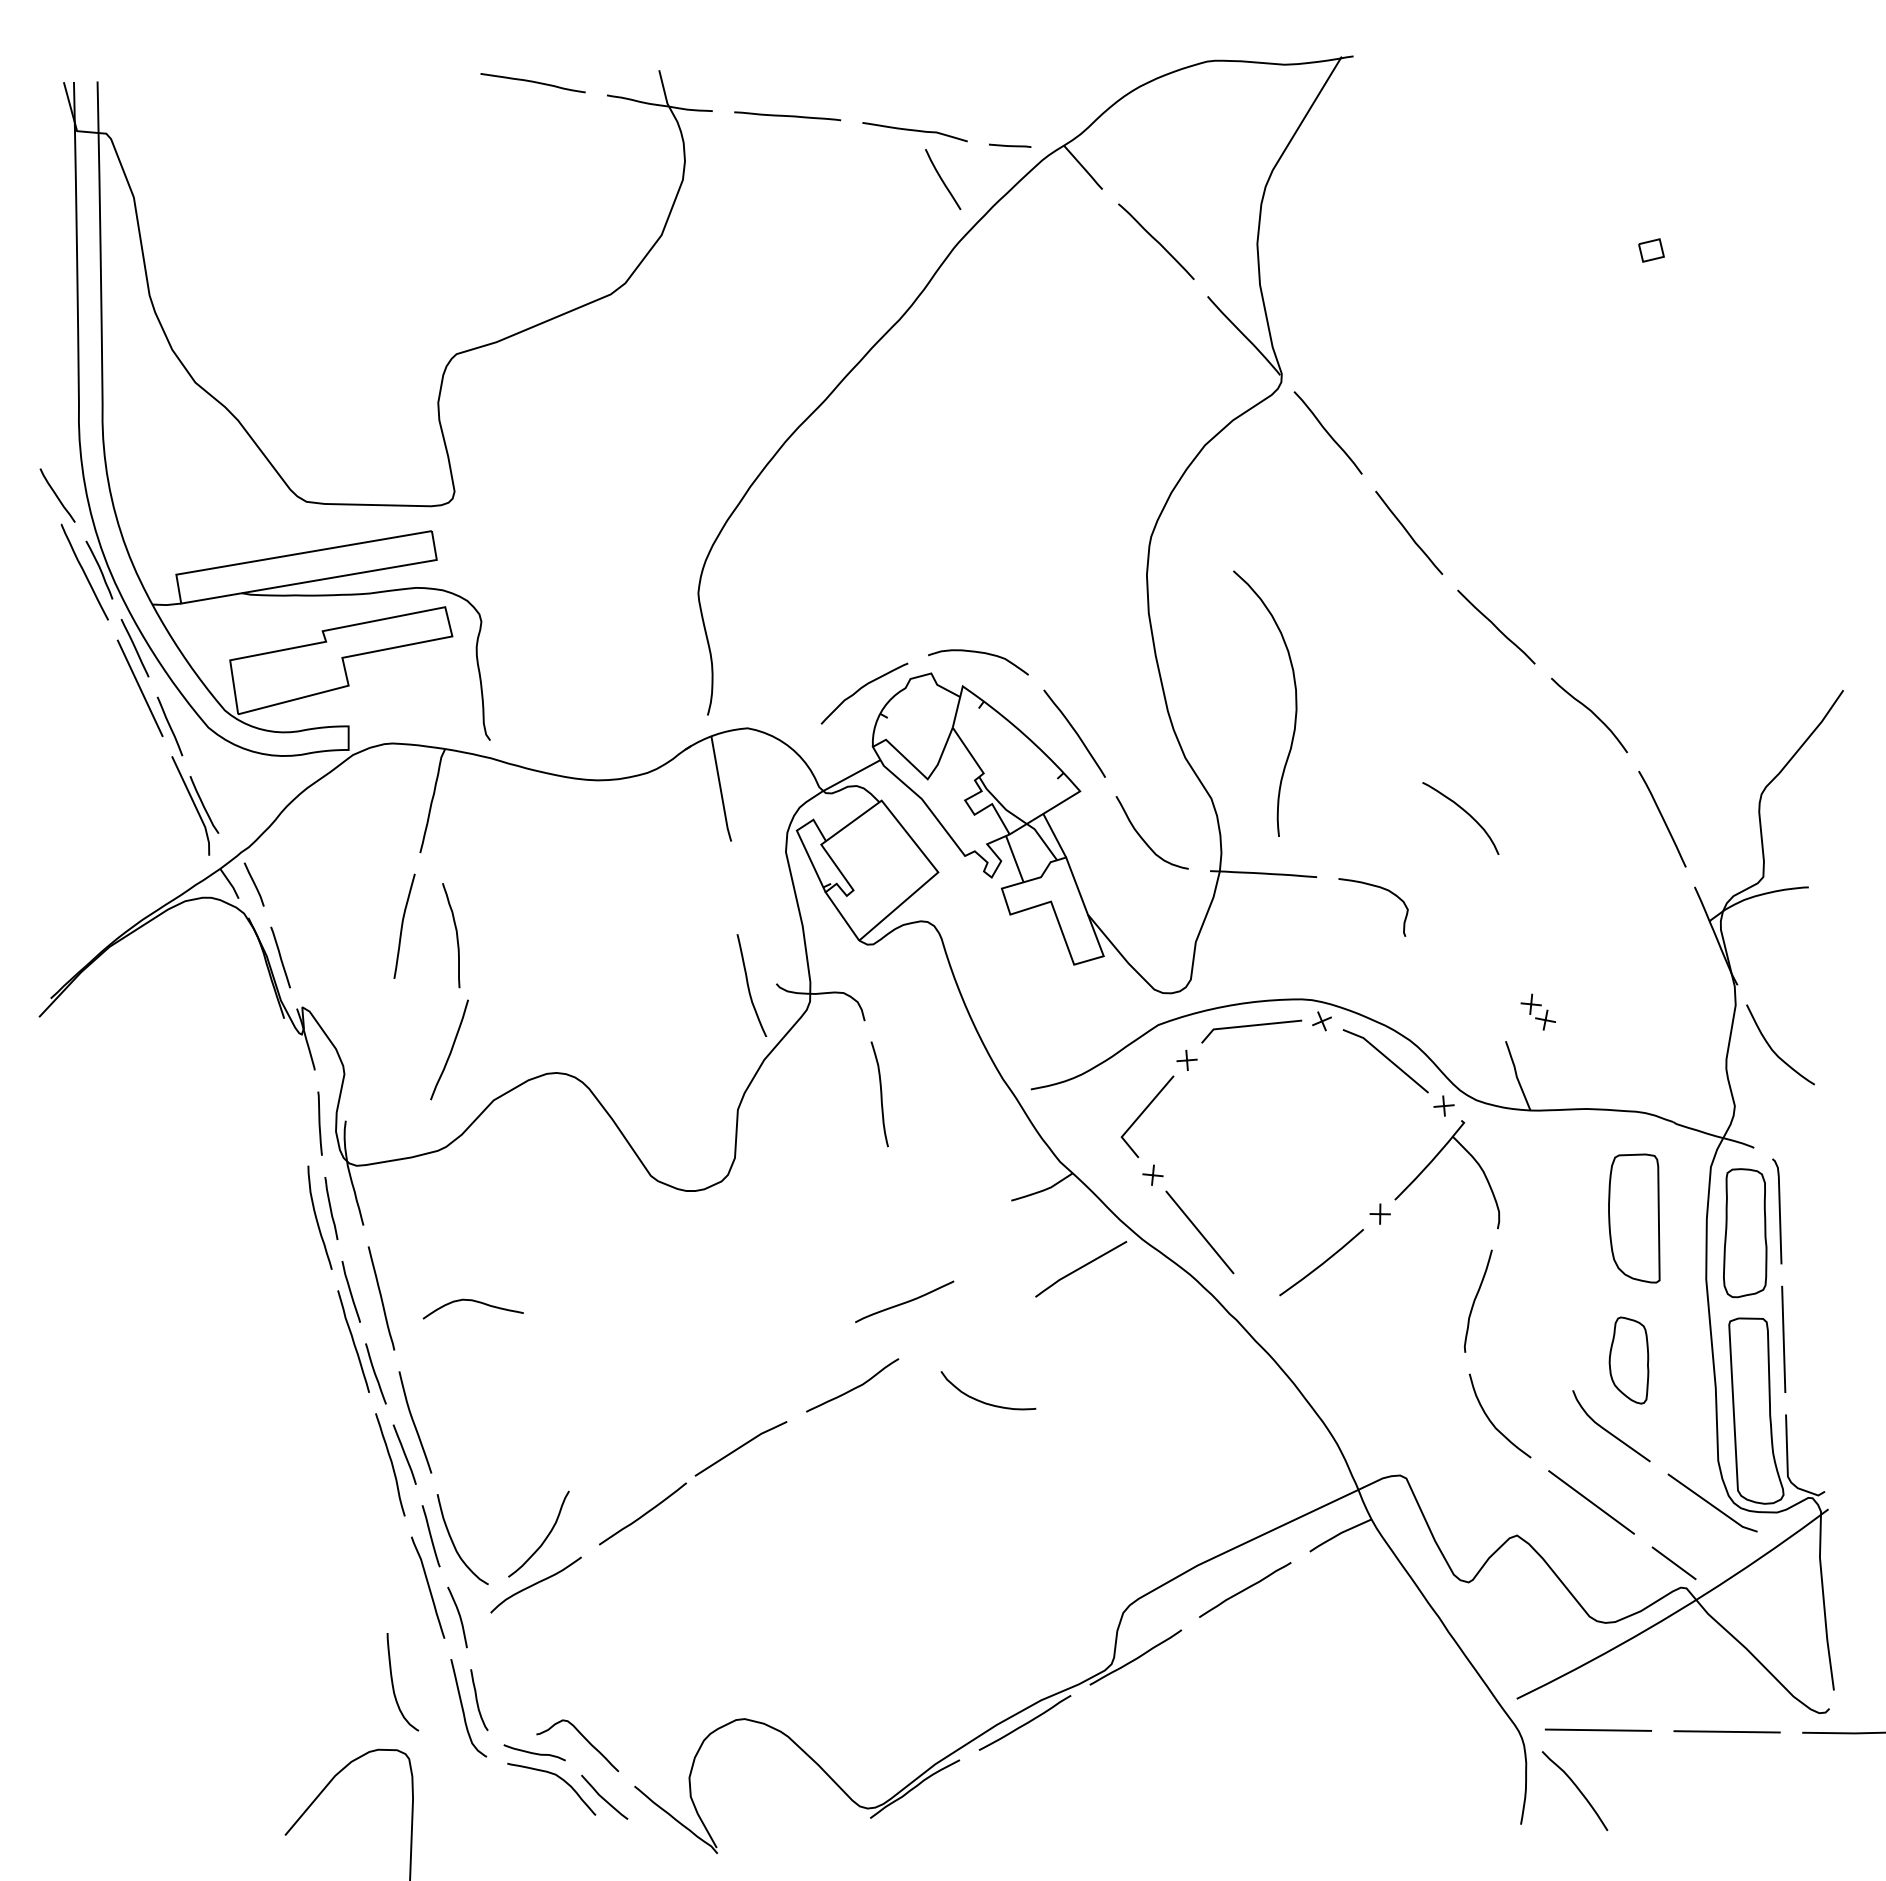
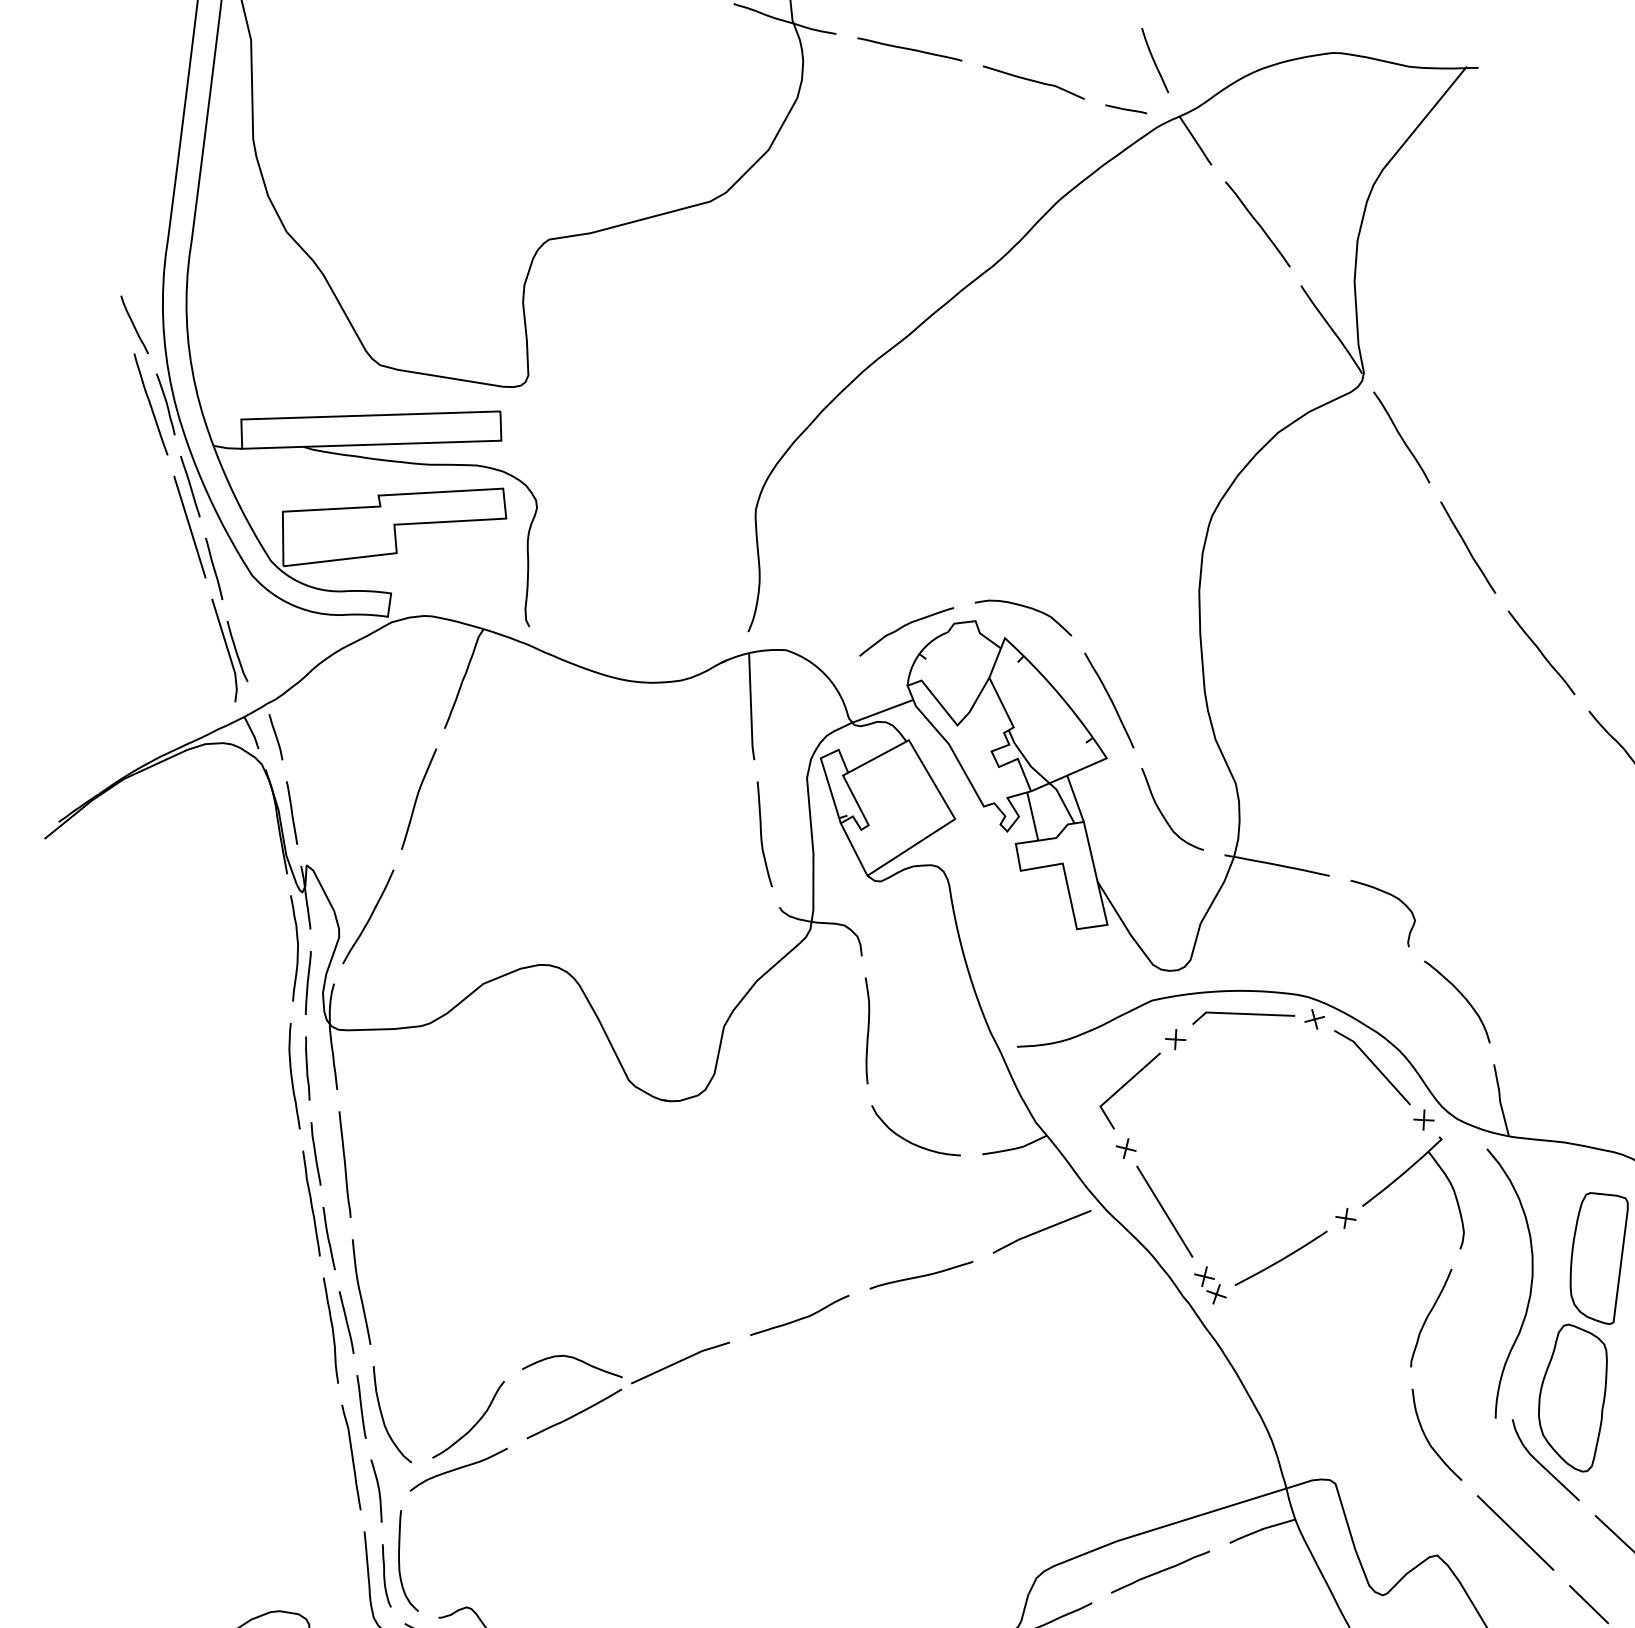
curve: (942, 179) -> (1154, 60), moved
curve: (1295, 703) -> (1530, 1288), moved
curve: (1465, 812) -> (1462, 996), moved
curve: (456, 935) -> (297, 949), moved
curve: (749, 986) -> (762, 834), moved
part: (1537, 1011) -> (1209, 1284), moved
curve: (450, 1049) -> (369, 916), moved
curve: (905, 1301) -> (922, 1275), moved
curve: (475, 1302) -> (576, 1360), moved
part: (1628, 1360) -> (1571, 1397), size x1.67
curve: (983, 1401) -> (909, 1141), moved
curve: (393, 1682) -> (400, 1559), moved

